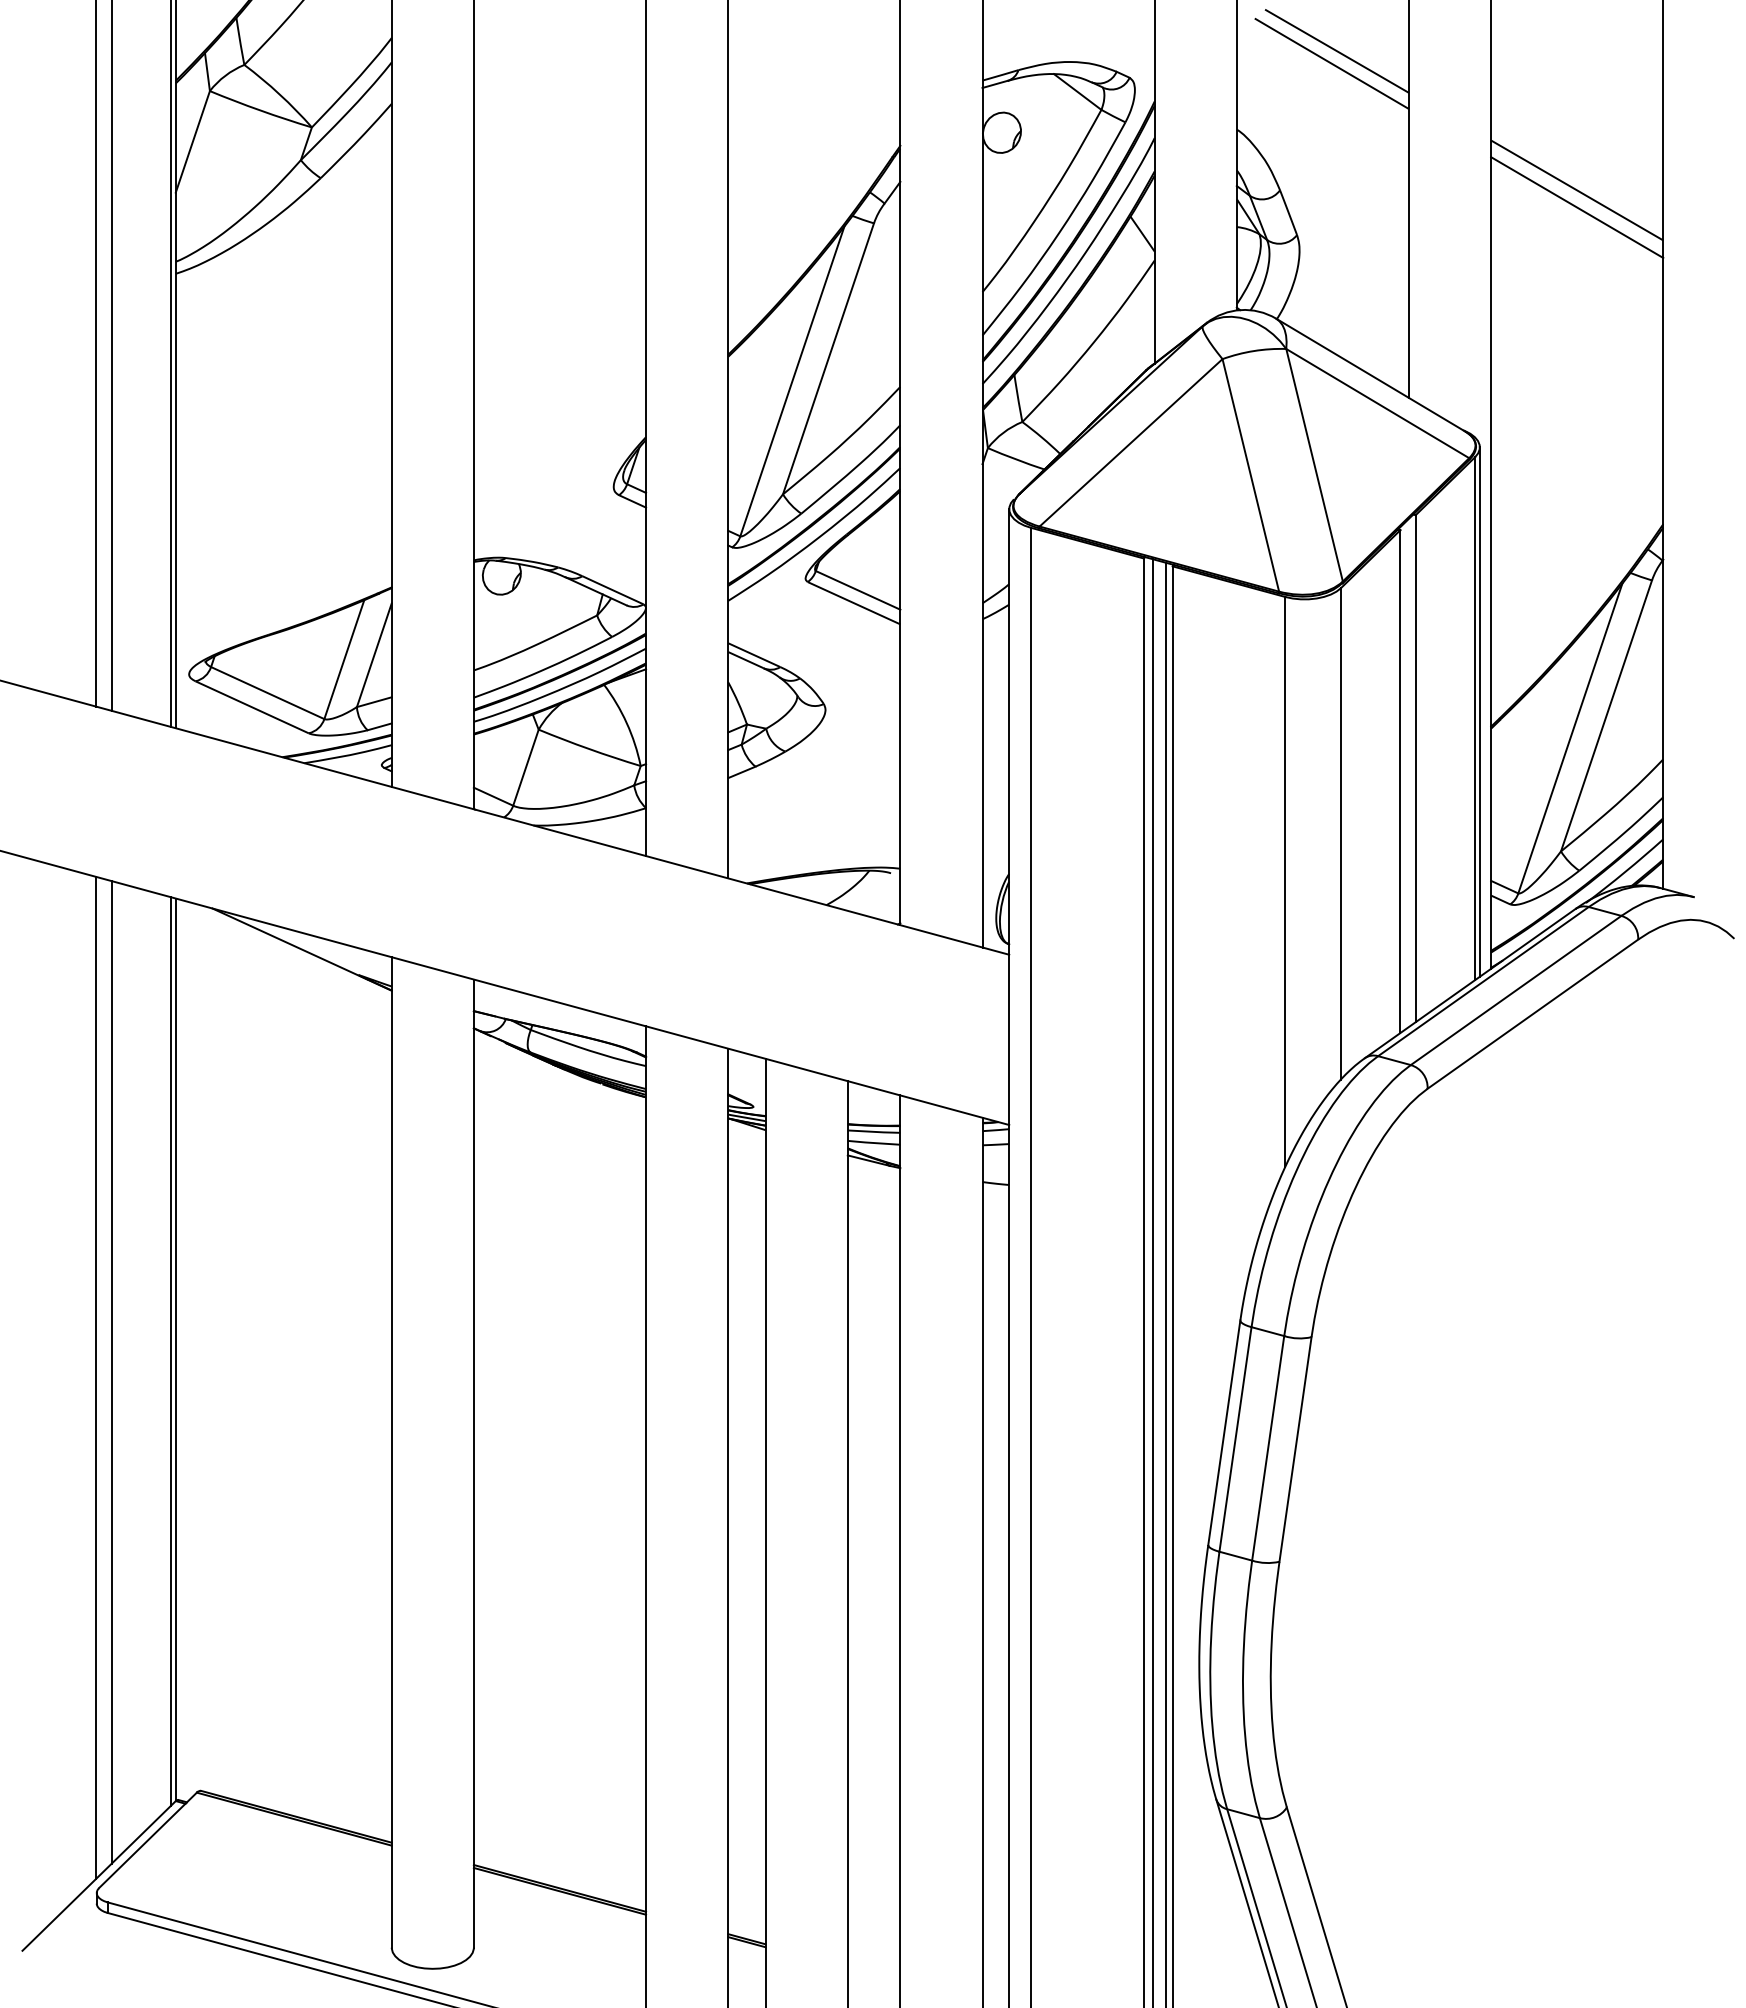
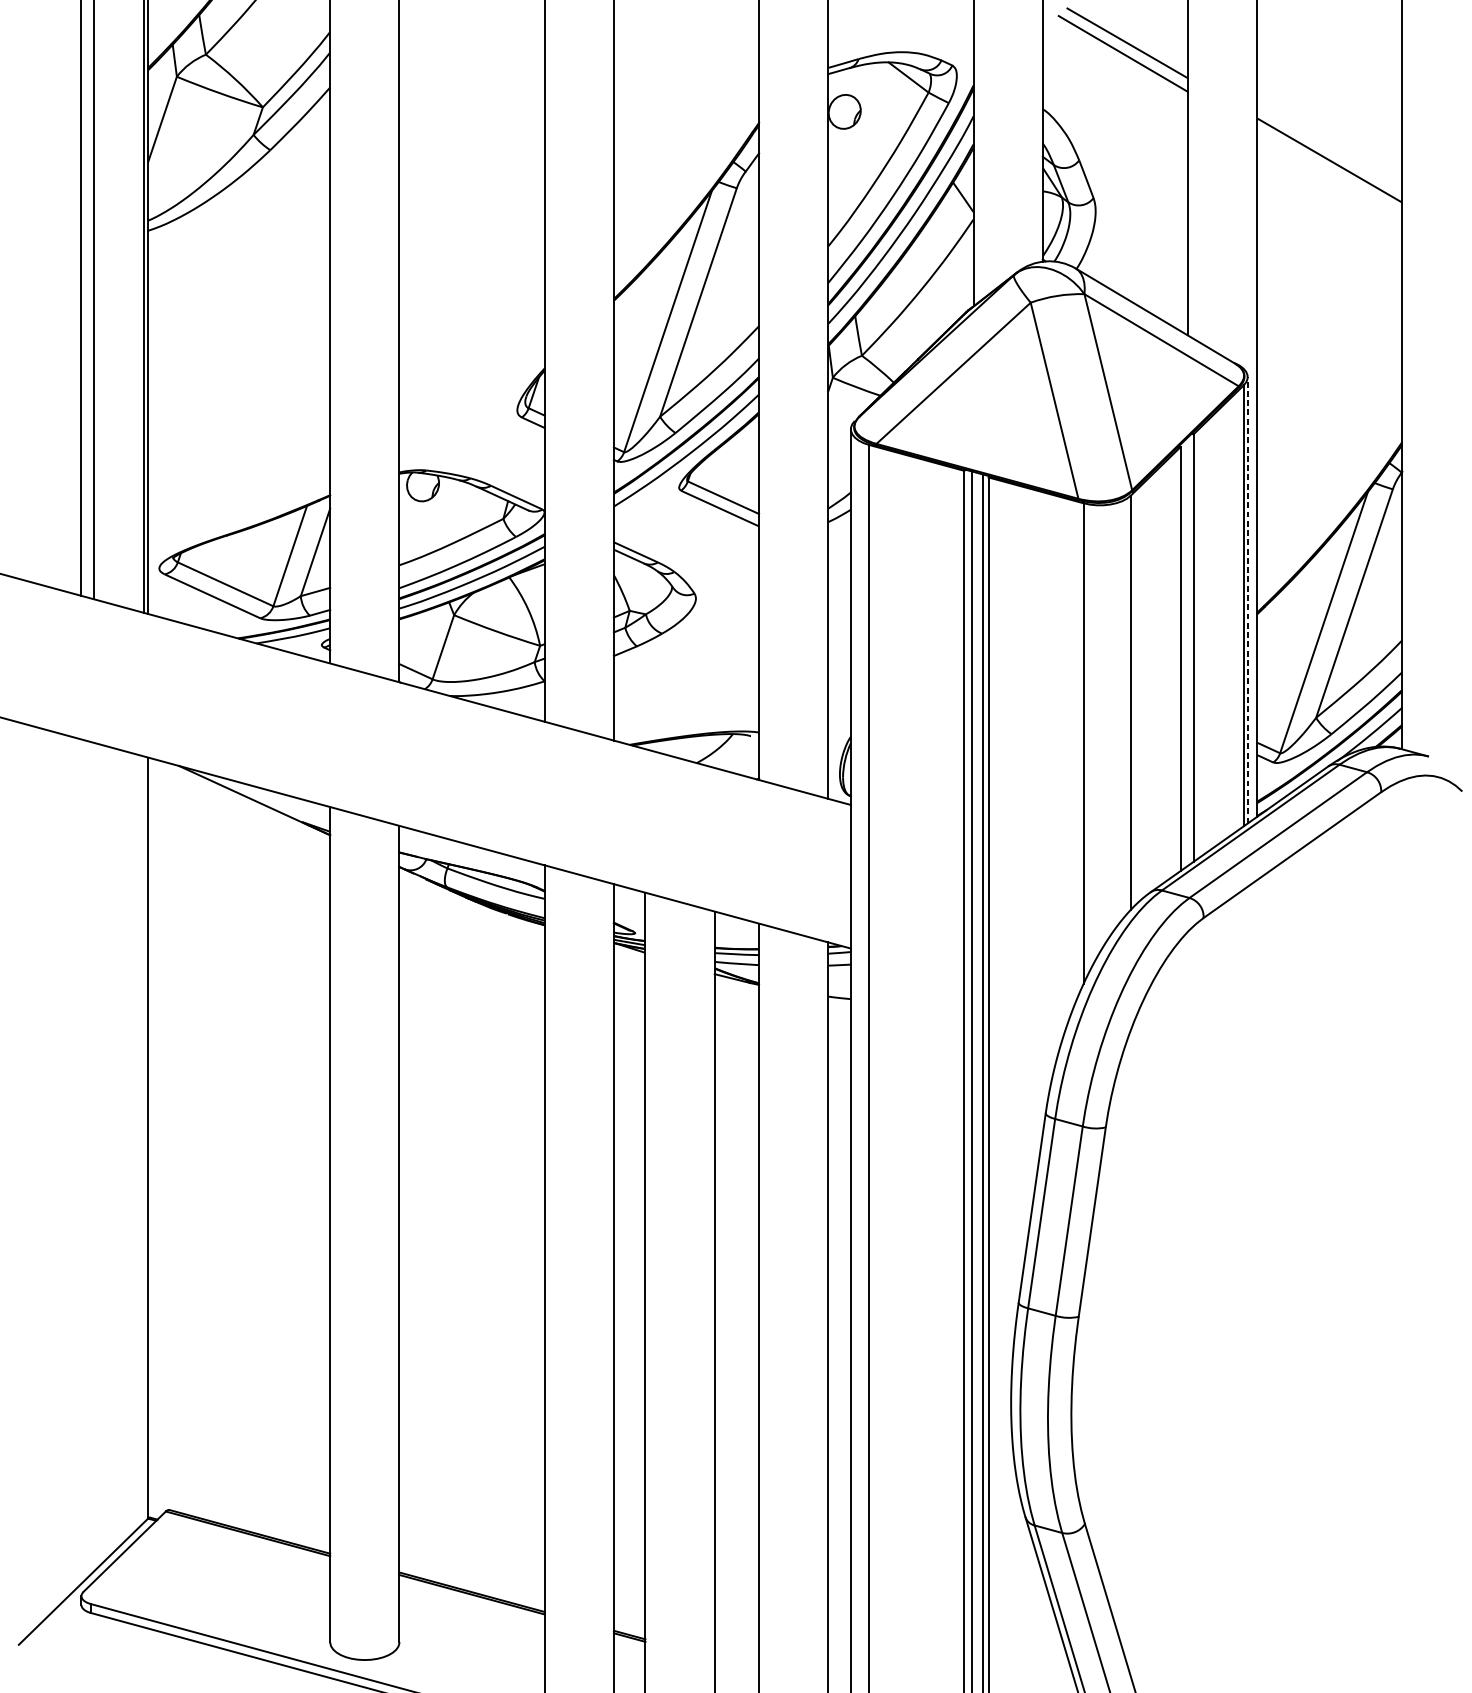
line: (1577, 207) -> (1330, 174), removed
line: (1479, 712) -> (1247, 600), solid -> dashed
line: (171, 1351) -> (144, 1139), removed
line: (111, 1372) -> (93, 1157), removed
line: (96, 1377) -> (81, 1161), removed

